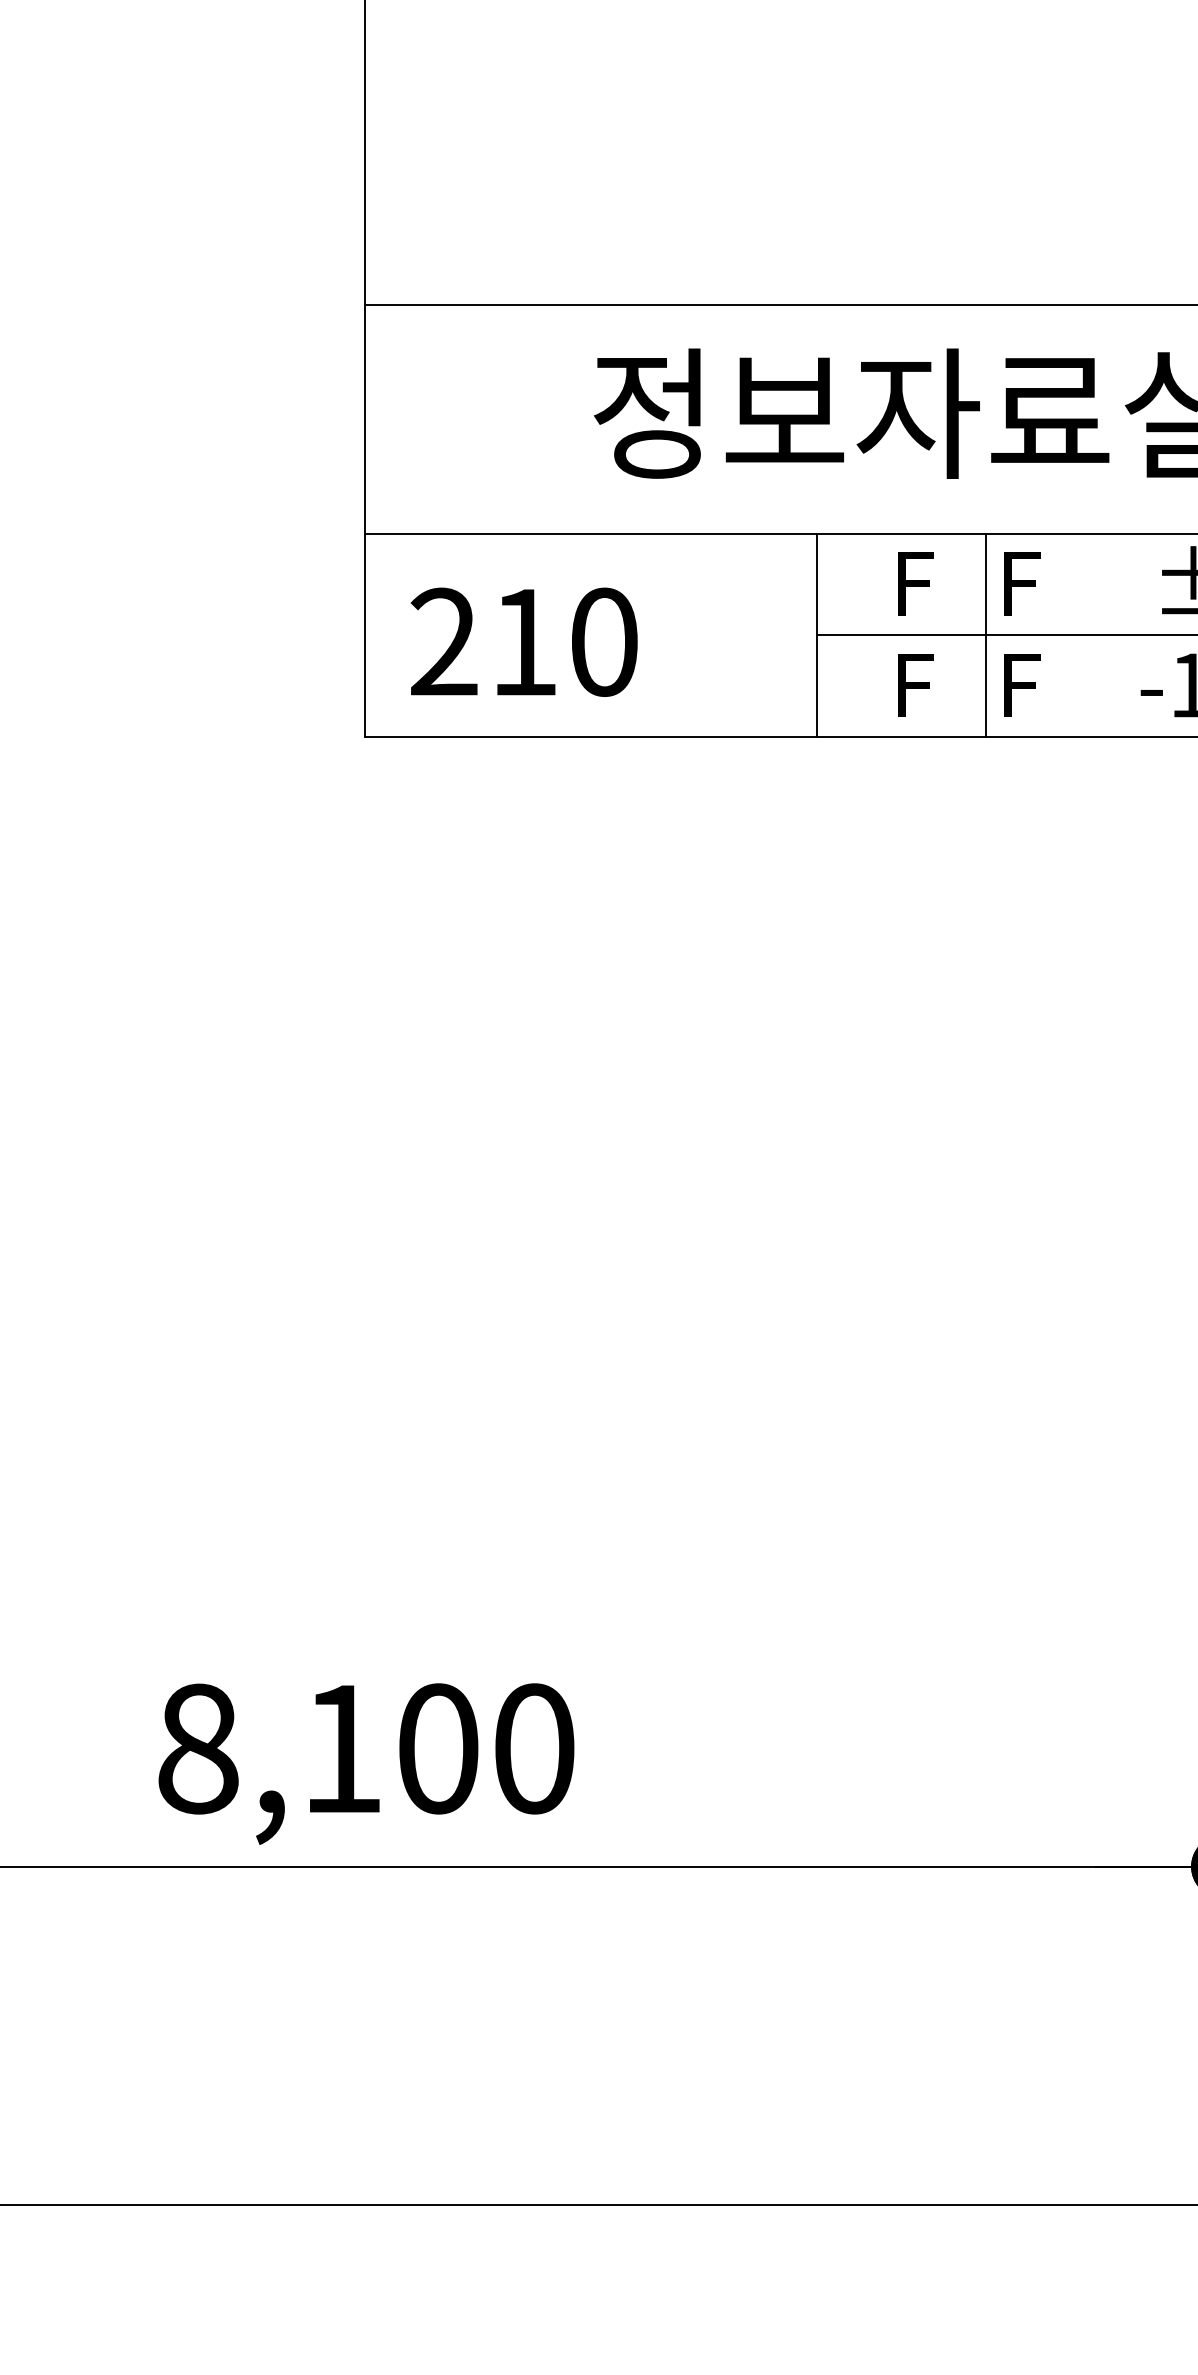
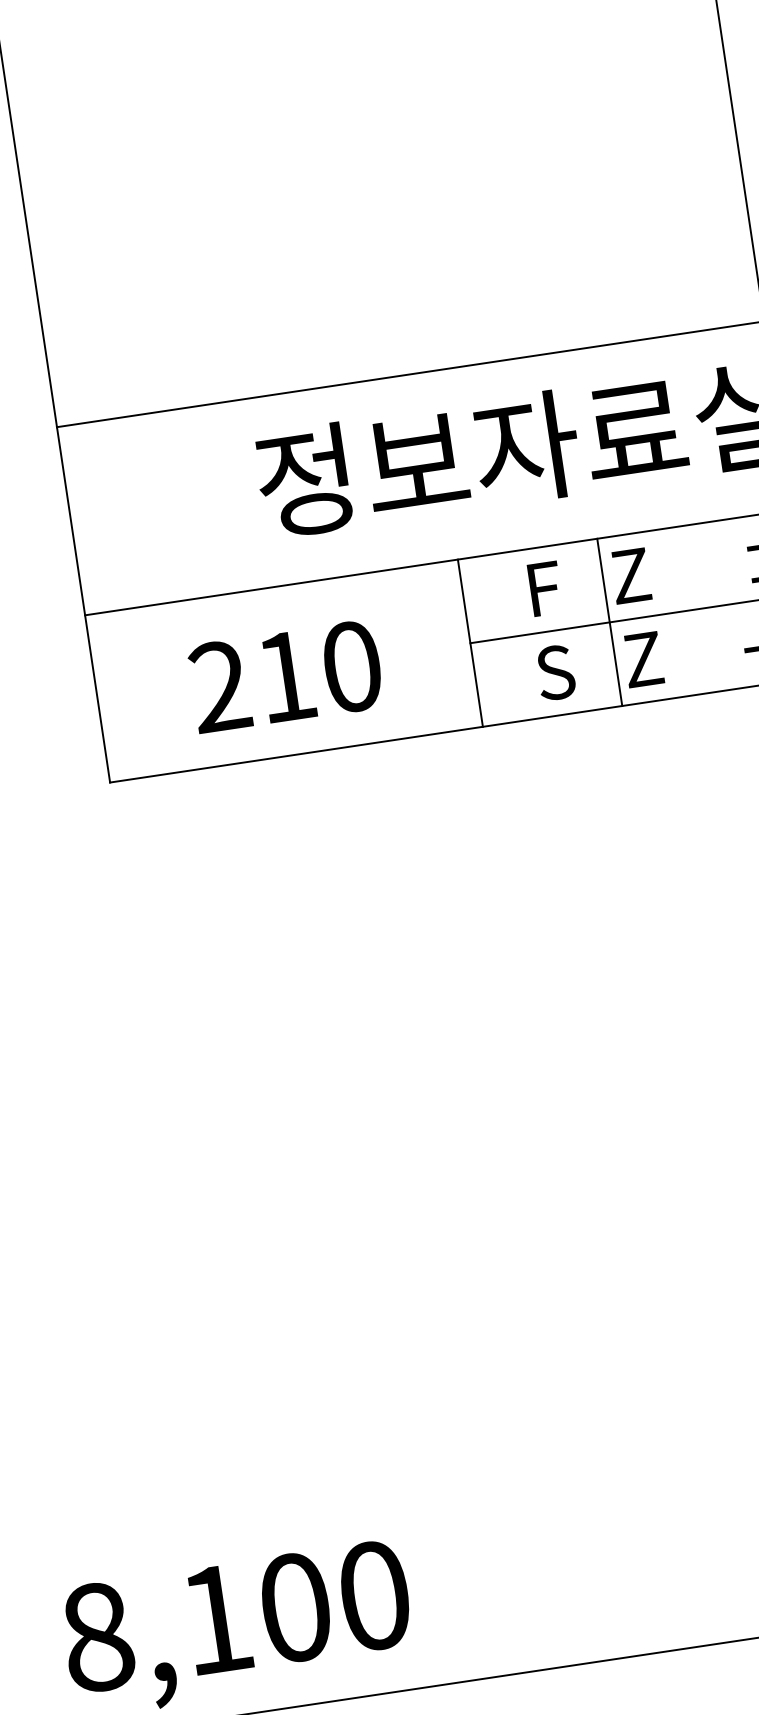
text: (1019, 583) -> (630, 575), F -> Z
text: (523, 641) -> (285, 676), moved
text: (912, 685) -> (555, 672), F -> S
text: (1019, 685) -> (643, 659), F -> Z

